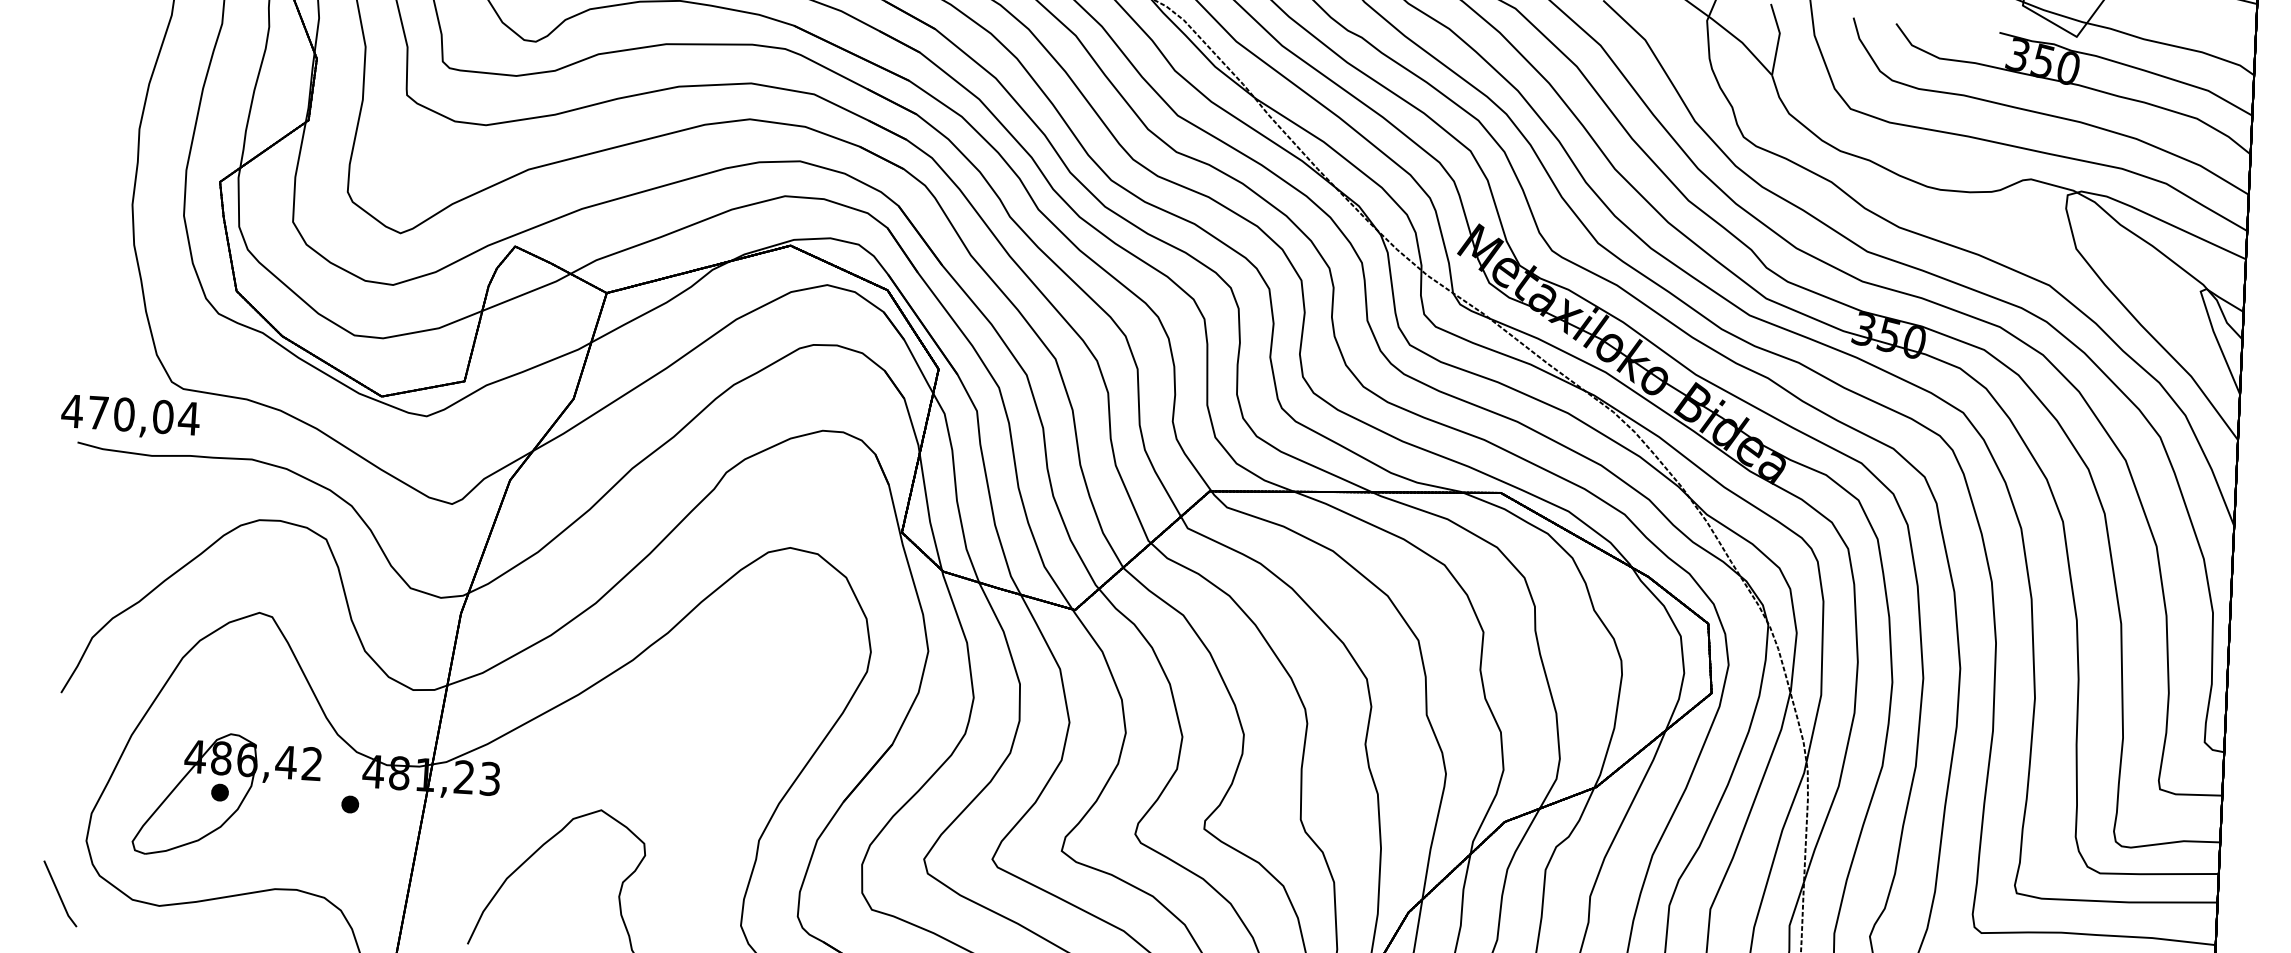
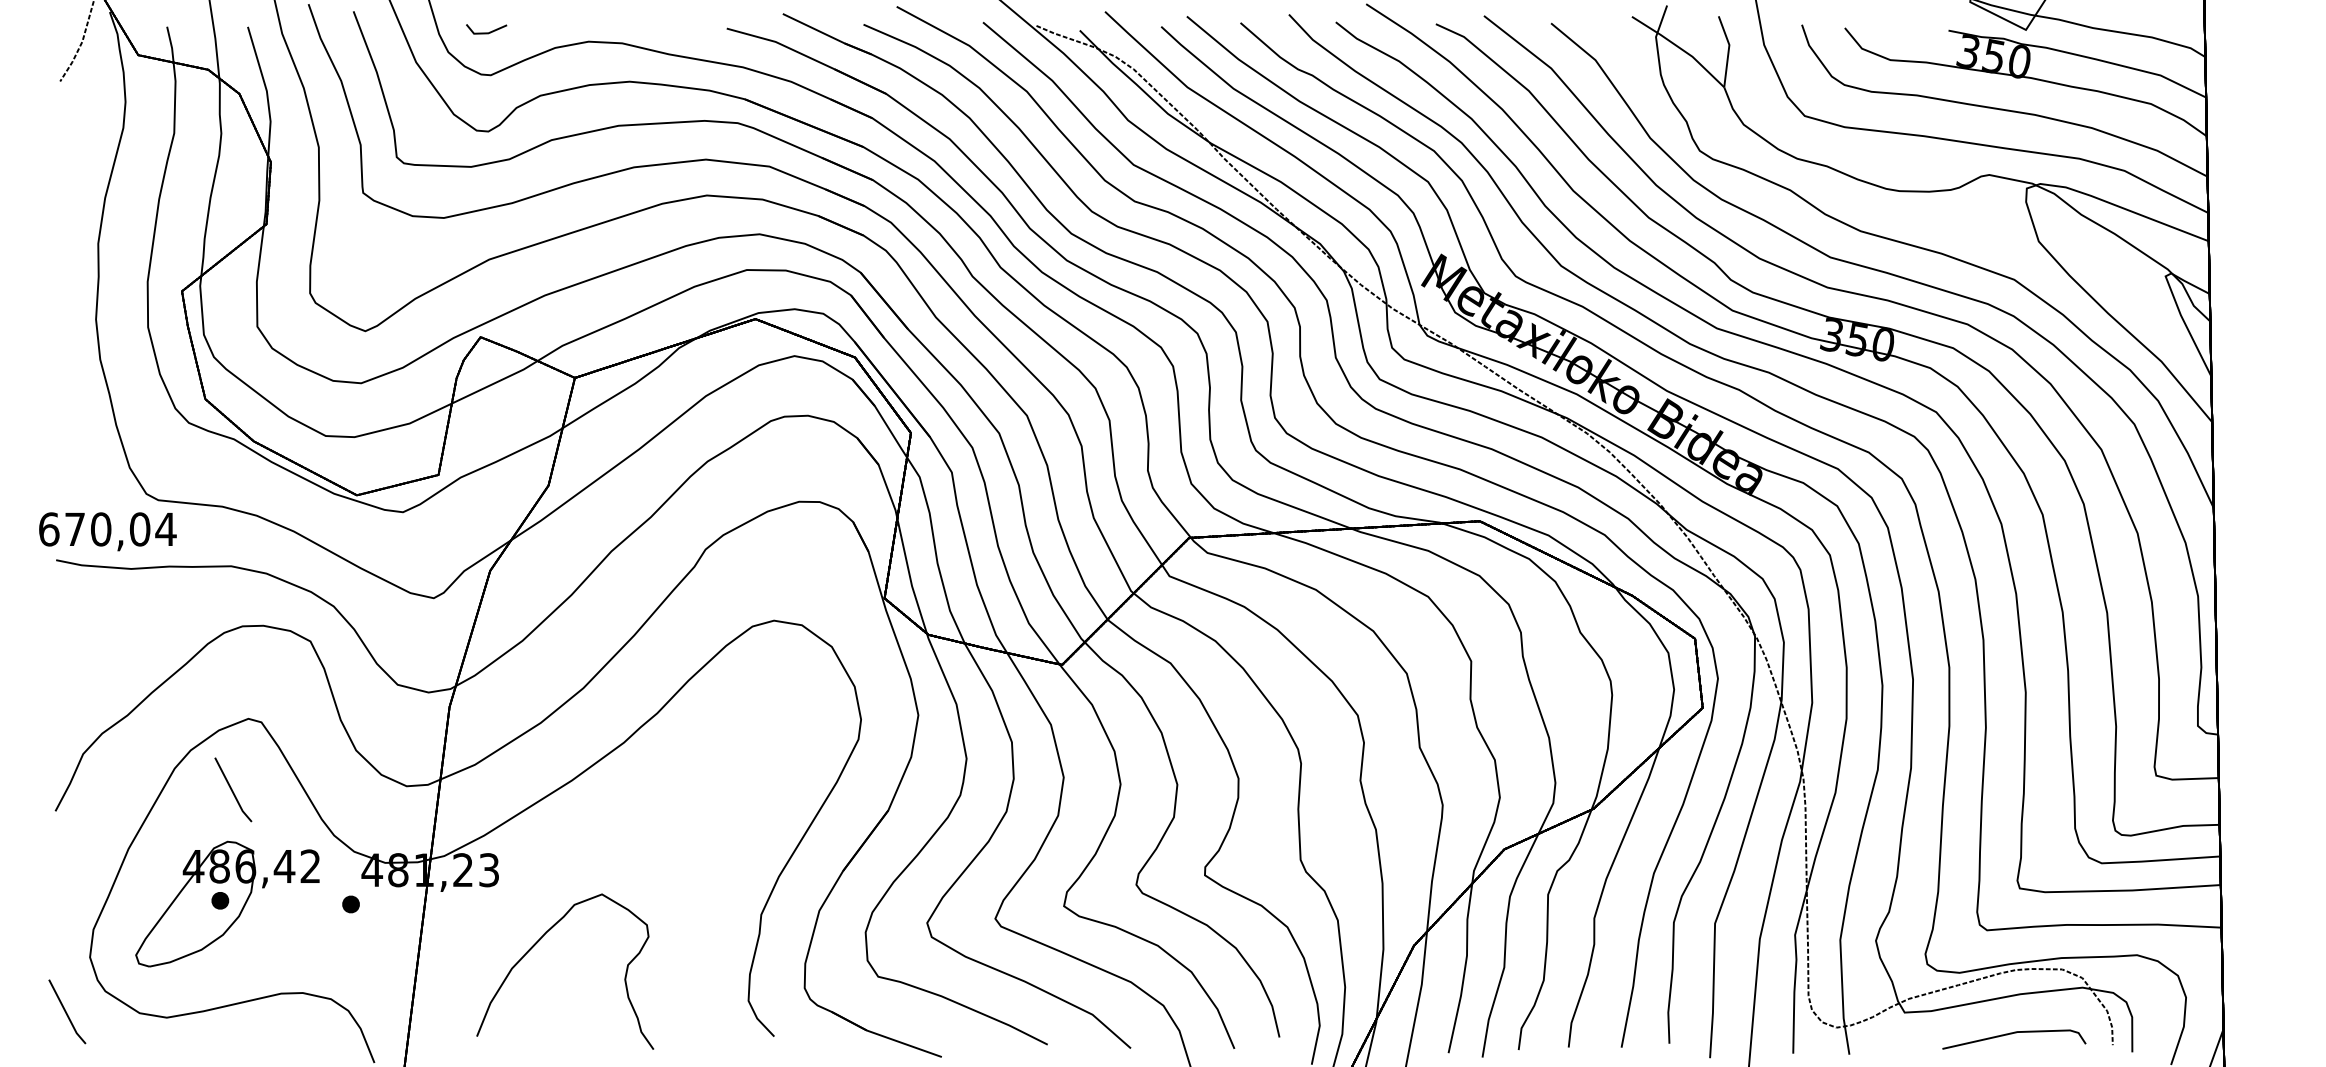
text: (71, 411) -> (48, 529), 470,04 -> 670,04
line: (239, 682) -> (232, 789), added

